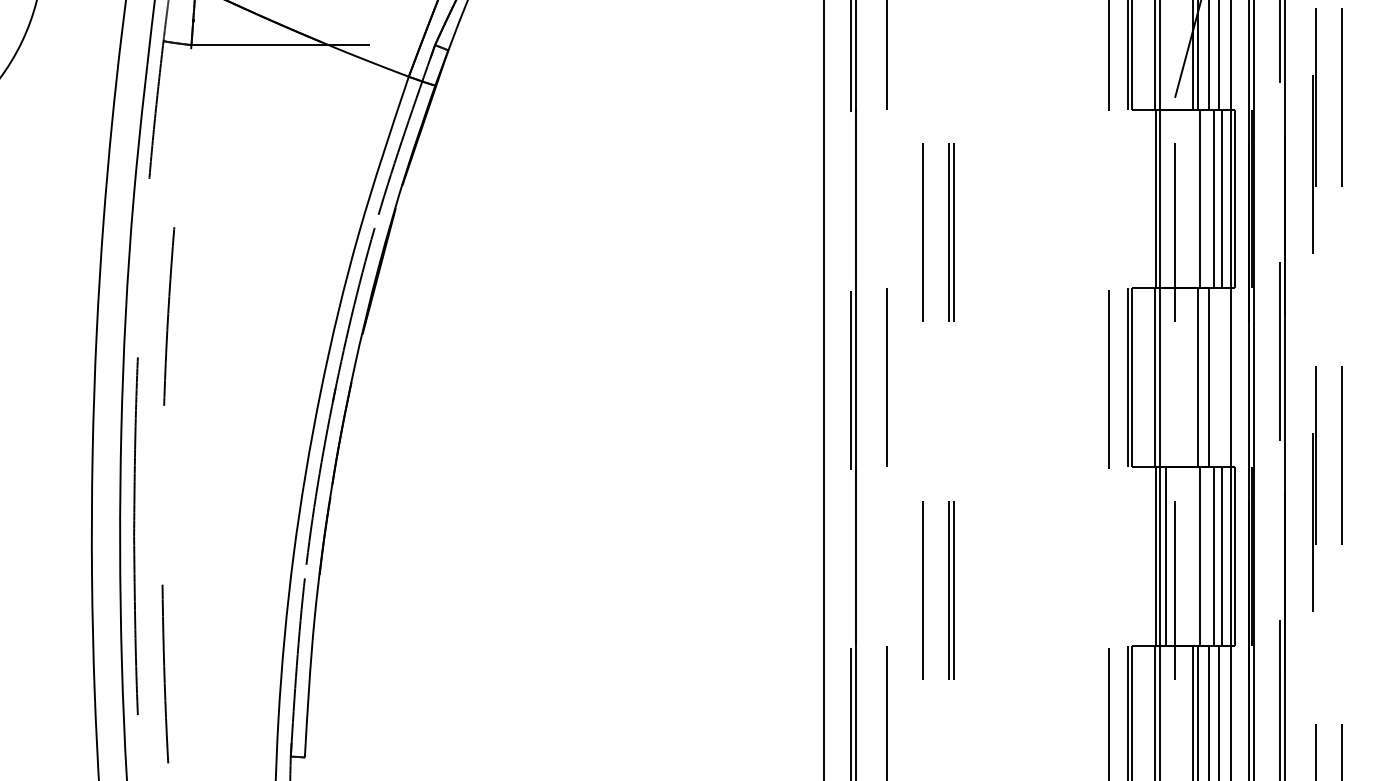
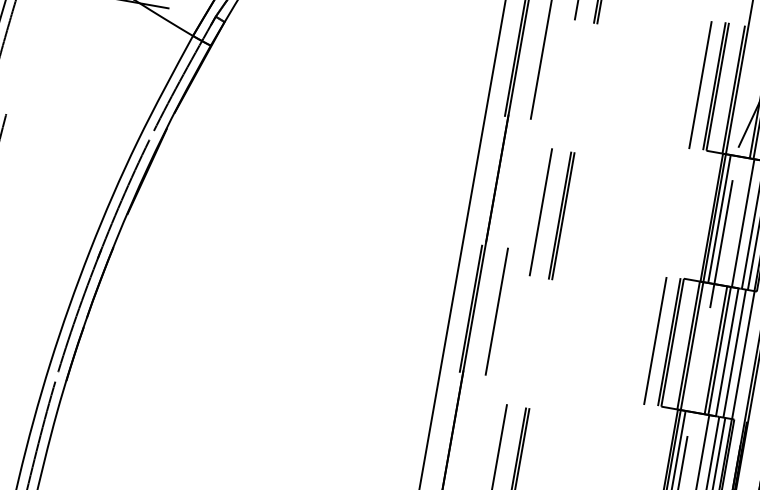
line: (1166, 198) -> (719, 218), added
line: (1193, 377) -> (716, 350), added
line: (1219, 377) -> (734, 353), added

